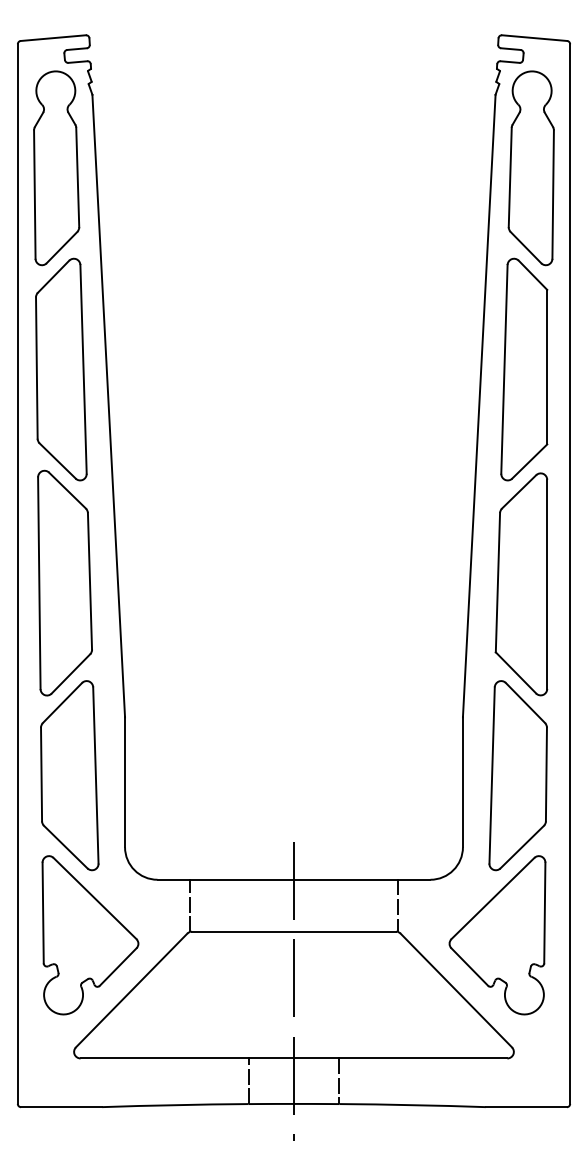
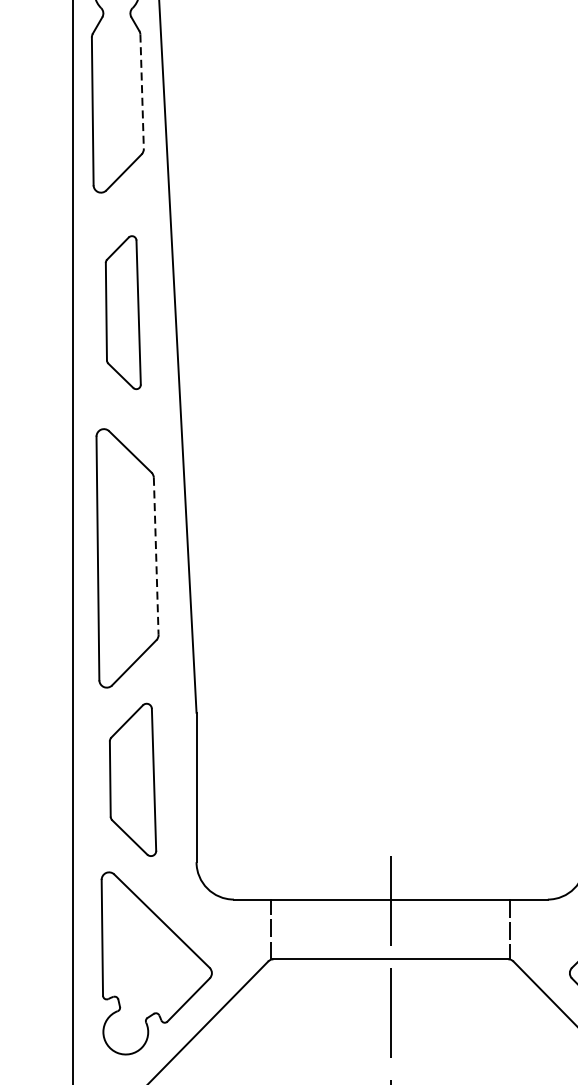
line: (77, 177) -> (141, 91), solid -> dashed
part: (61, 369) -> (123, 312), size x0.6
line: (90, 581) -> (156, 556), solid -> dashed
part: (69, 775) -> (132, 779), size x0.7

